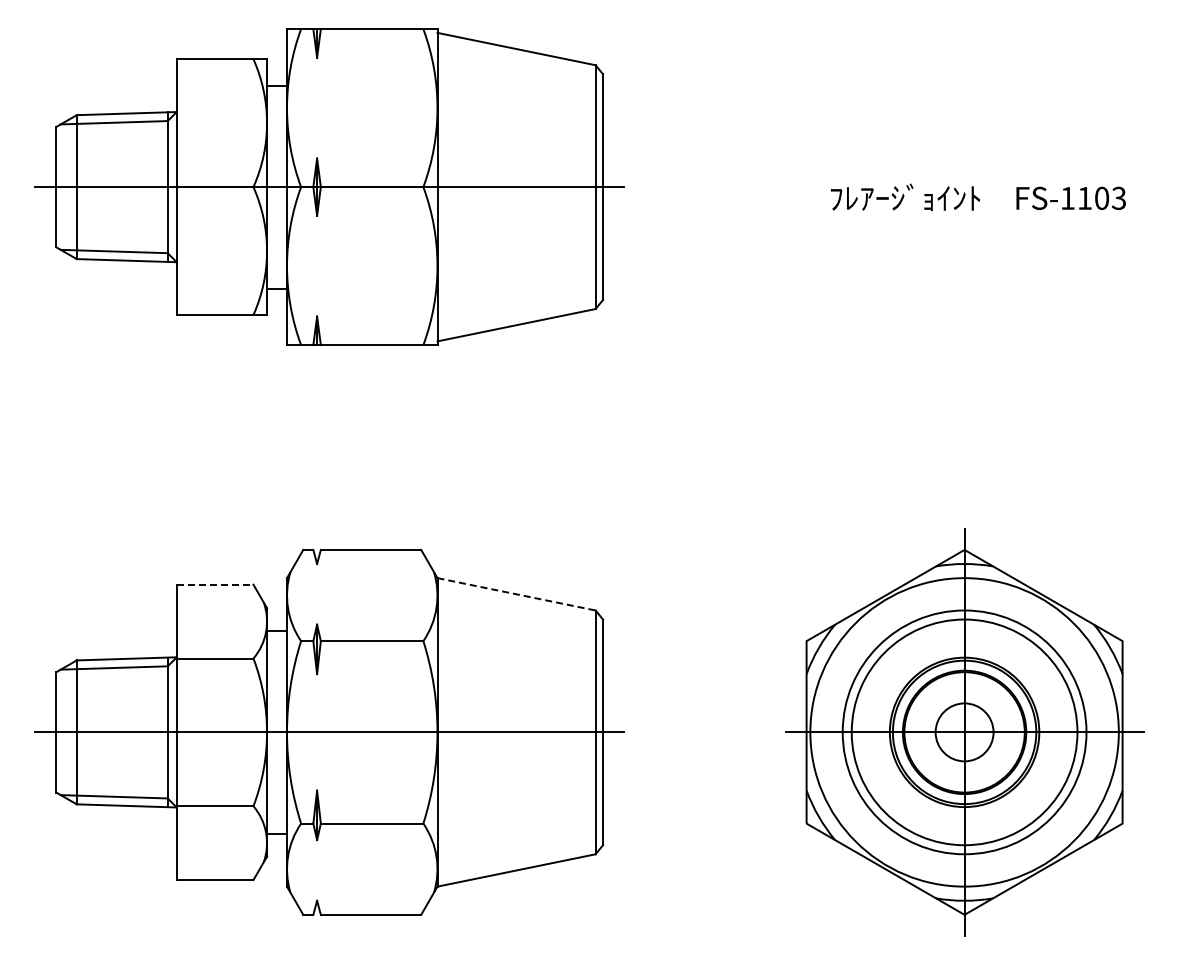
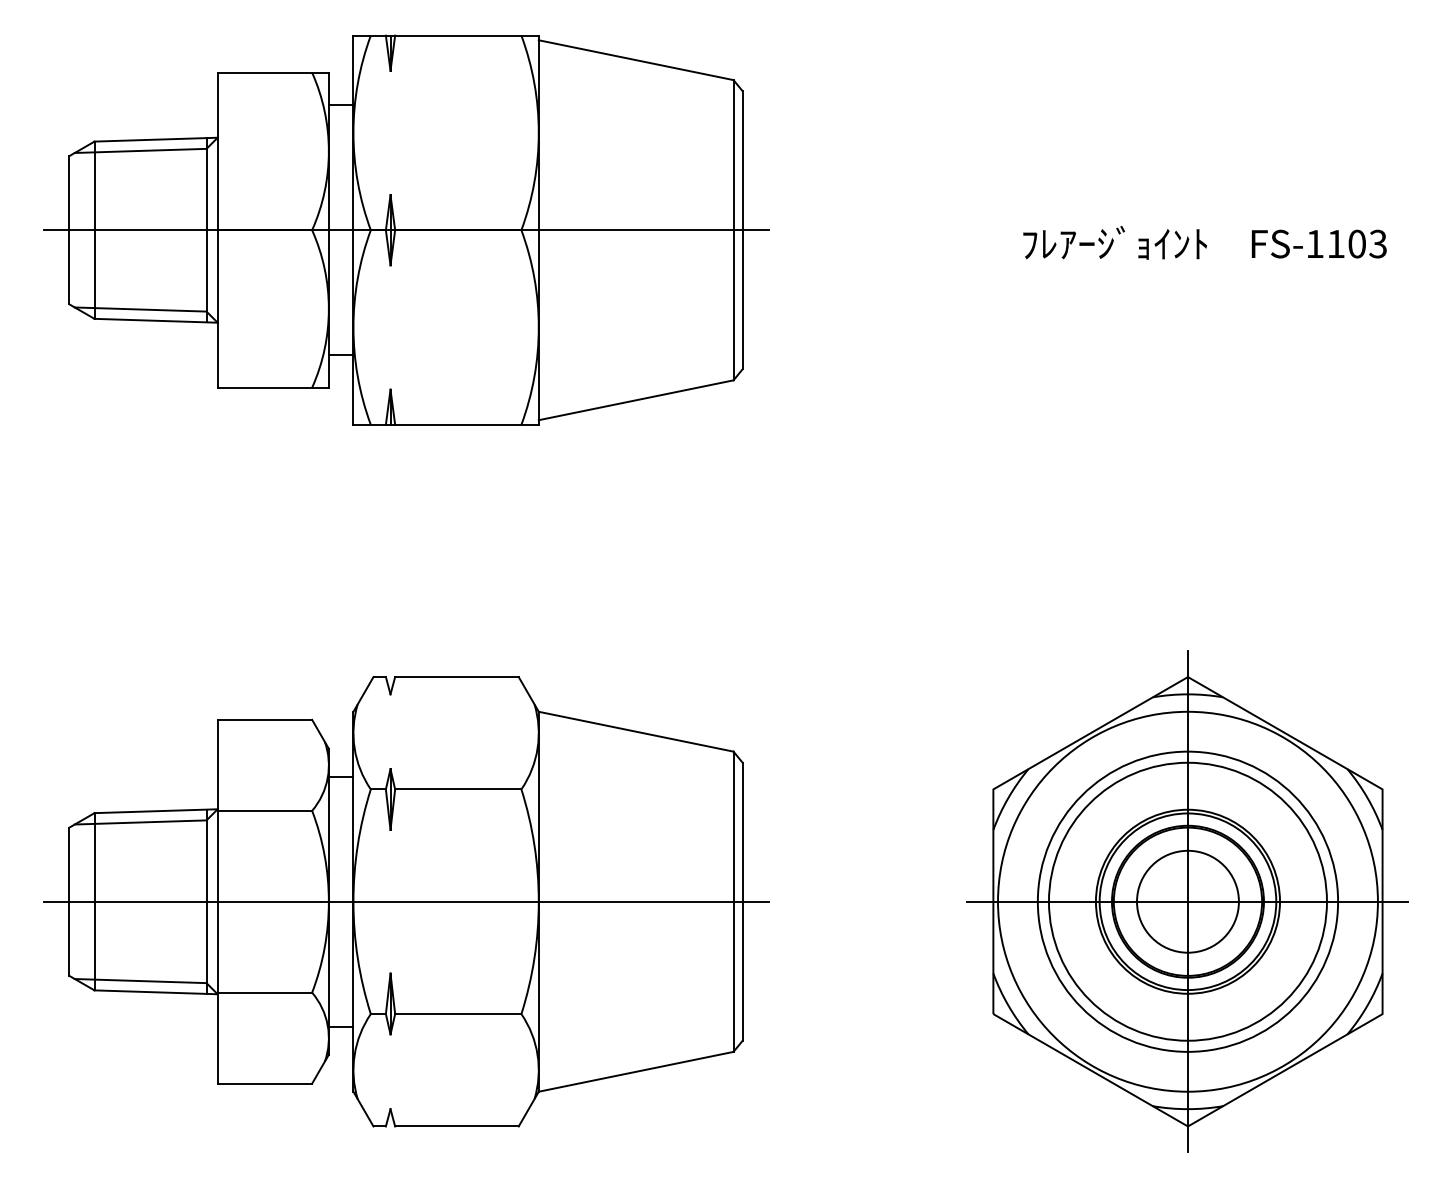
line: (215, 584) -> (265, 719), dashed -> solid
line: (516, 594) -> (636, 731), dashed -> solid
circle: (964, 732) -> (1187, 901), size x1.43

